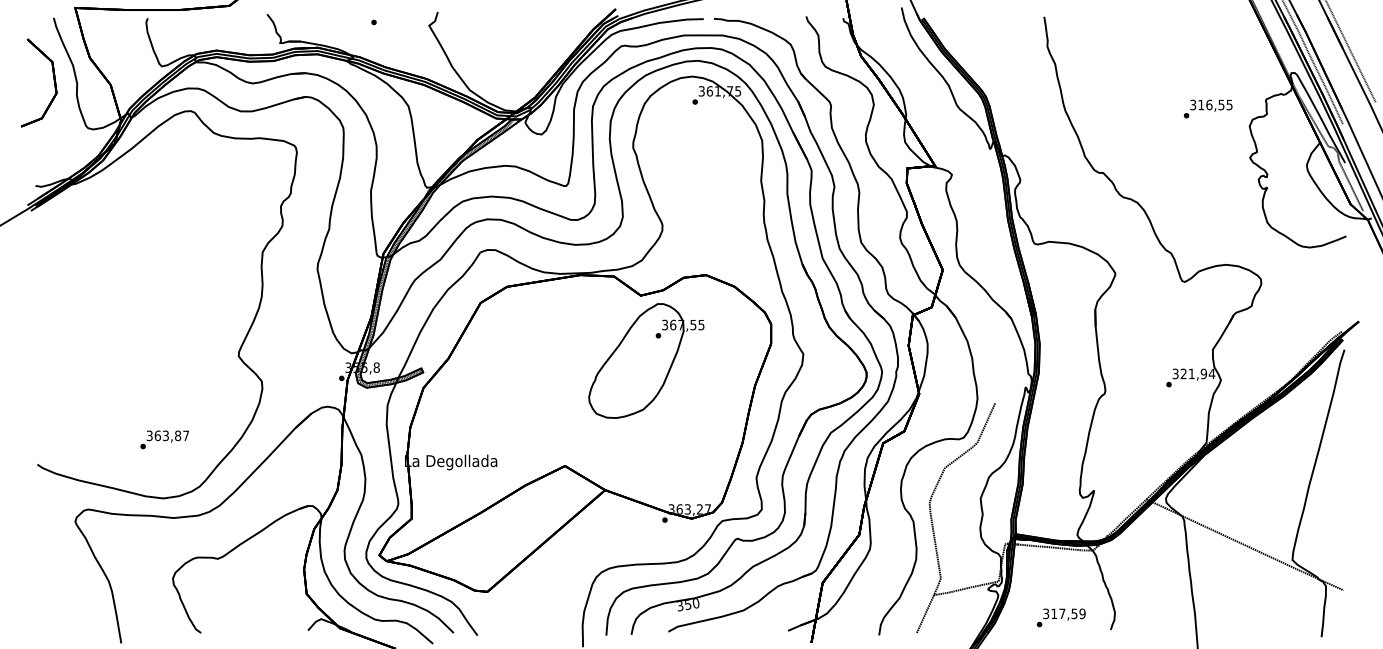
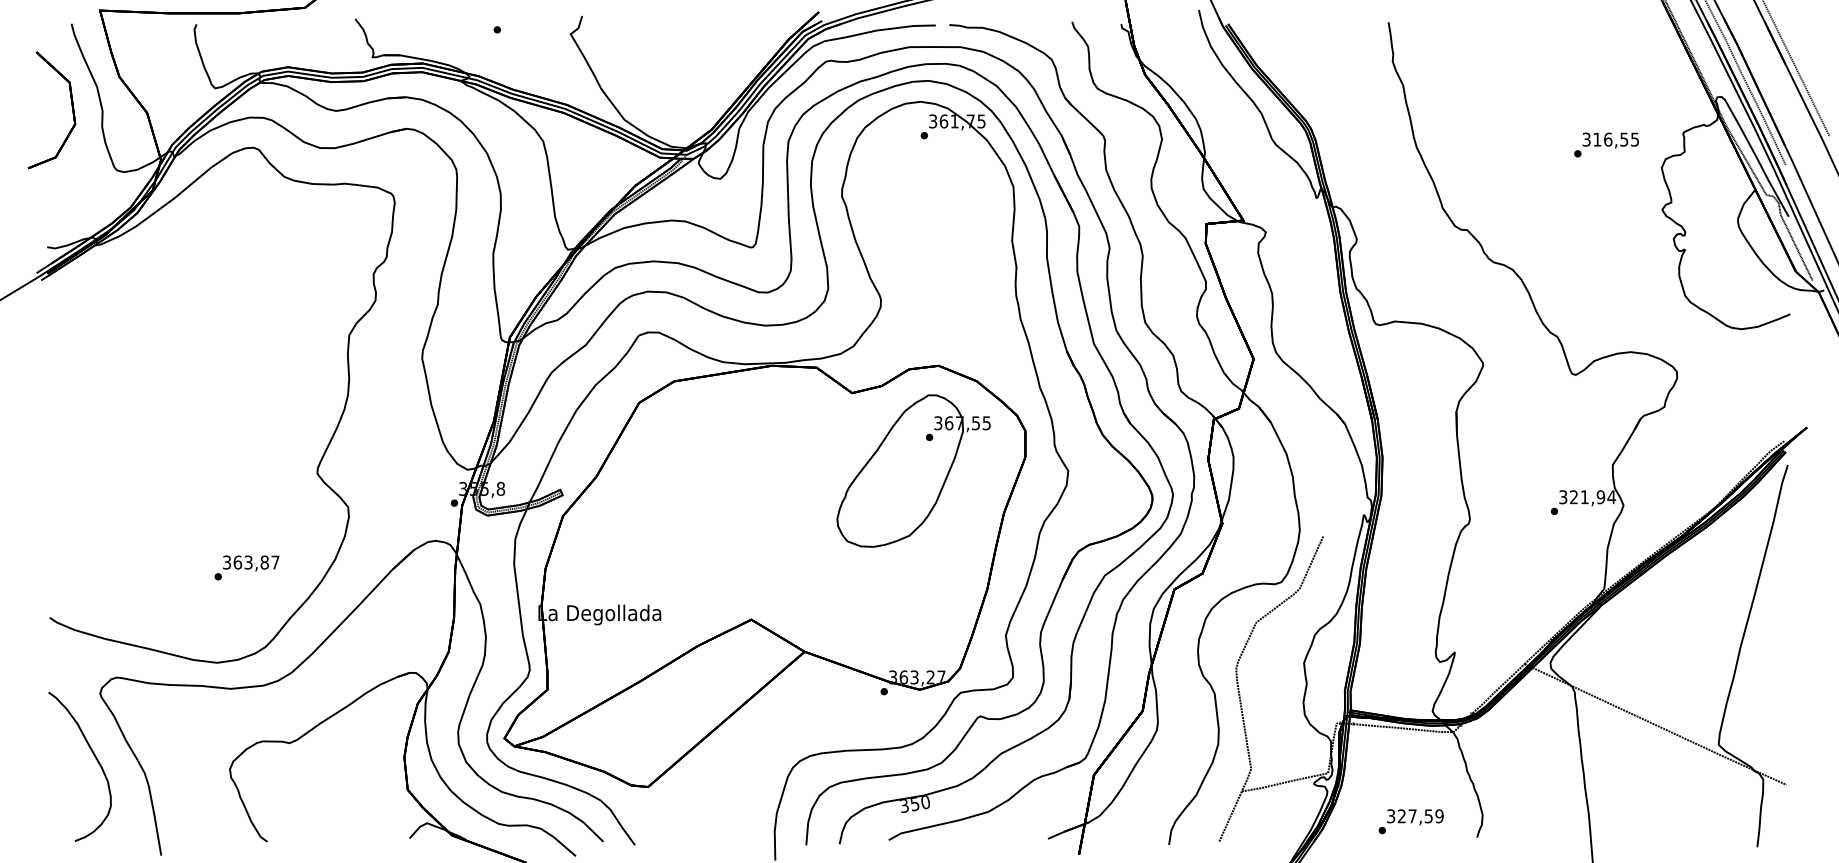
part: (646, 360) -> (913, 470), moved
text: (164, 439) -> (246, 567), moved
curve: (71, 569) -> (94, 757), added
text: (1053, 614) -> (1401, 816), 317,59 -> 327,59

